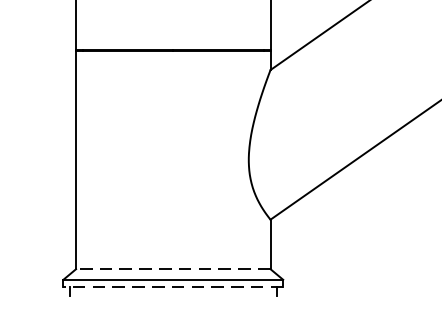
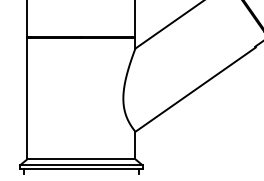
line: (171, 269) -> (80, 159), dashed -> solid
line: (171, 287) -> (80, 169), dashed -> solid

